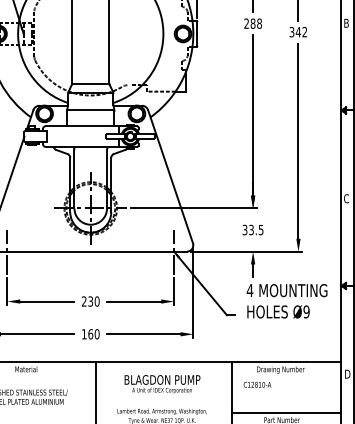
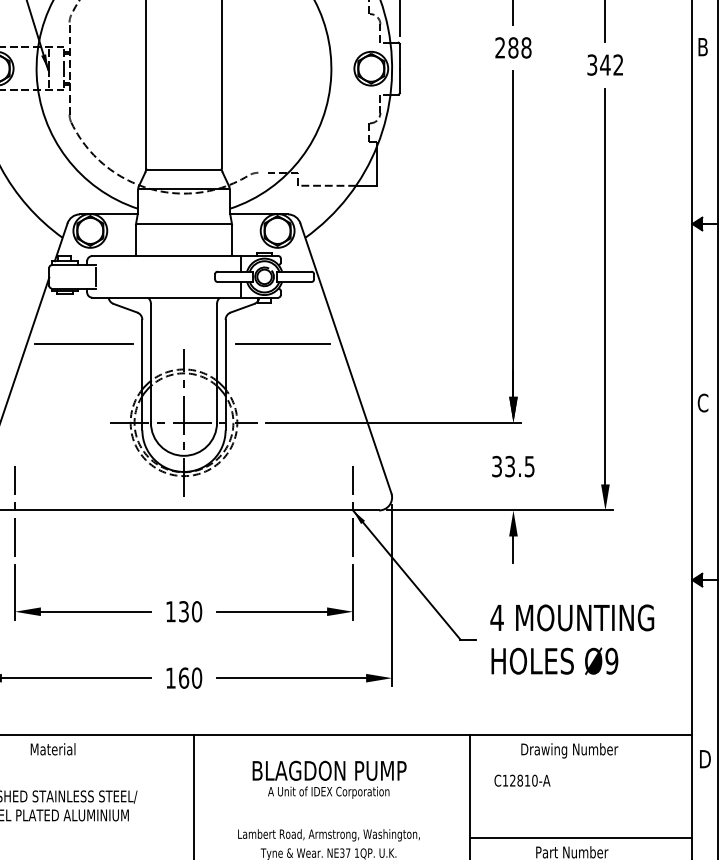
line: (41, 169) -> (84, 343), added
line: (139, 169) -> (282, 343), added
text: (83, 301) -> (169, 611), 230 -> 130
text: (286, 301) -> (571, 640), moved

